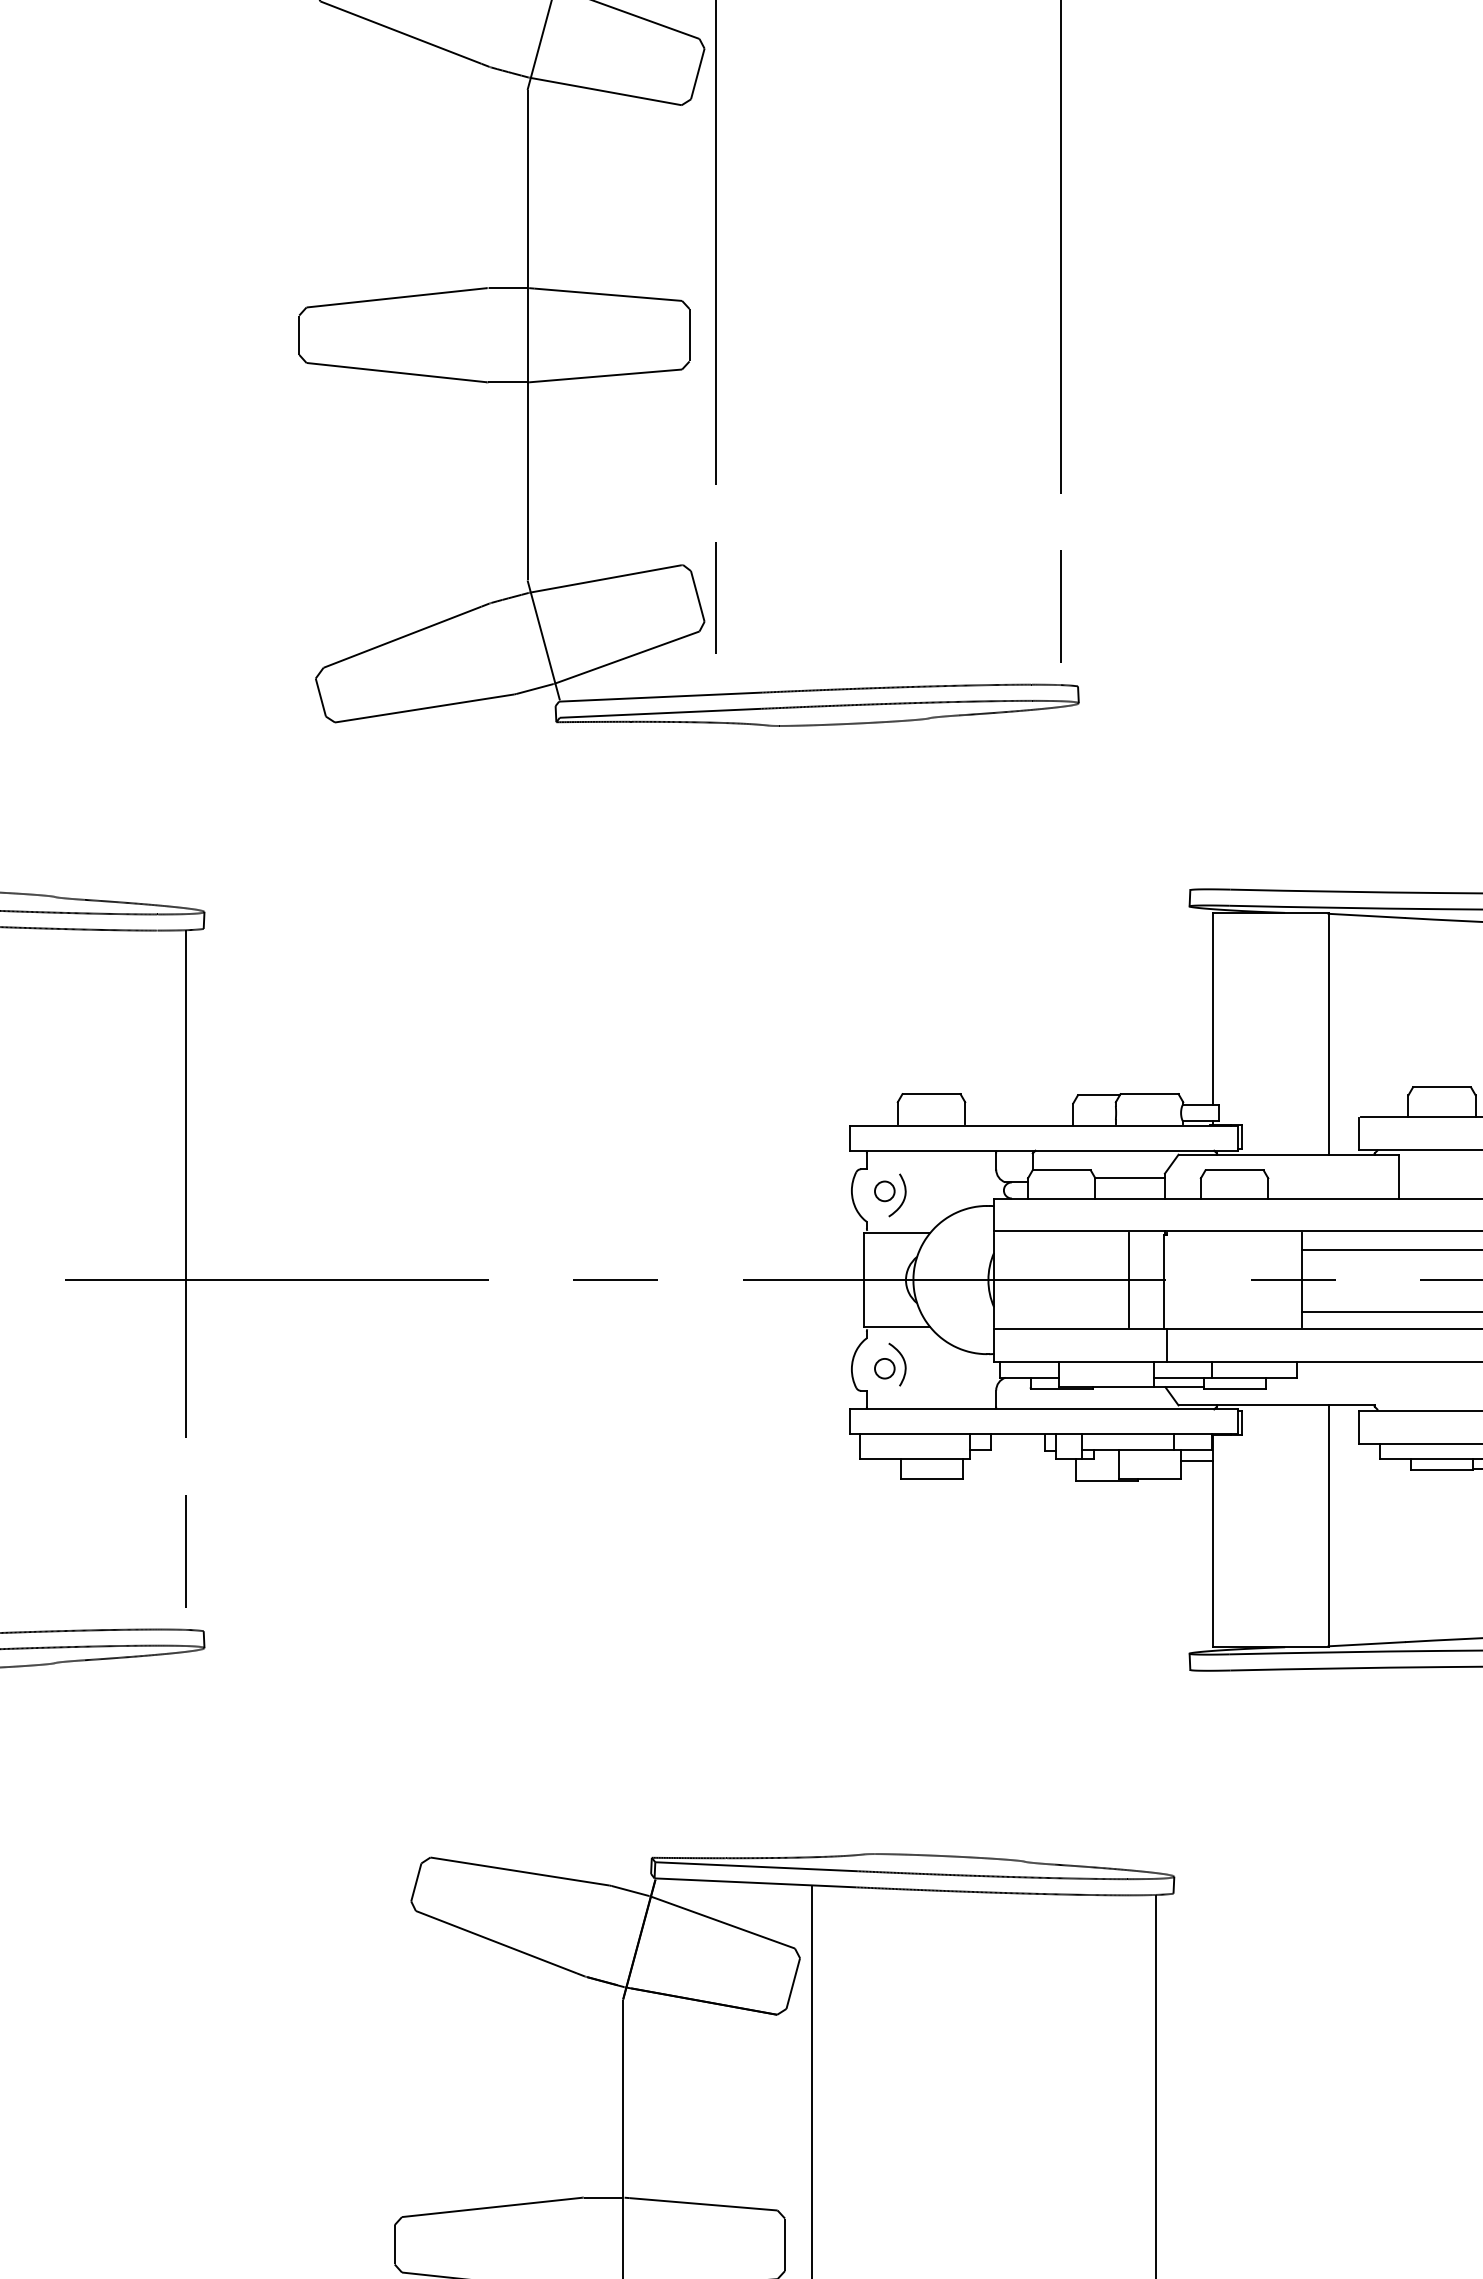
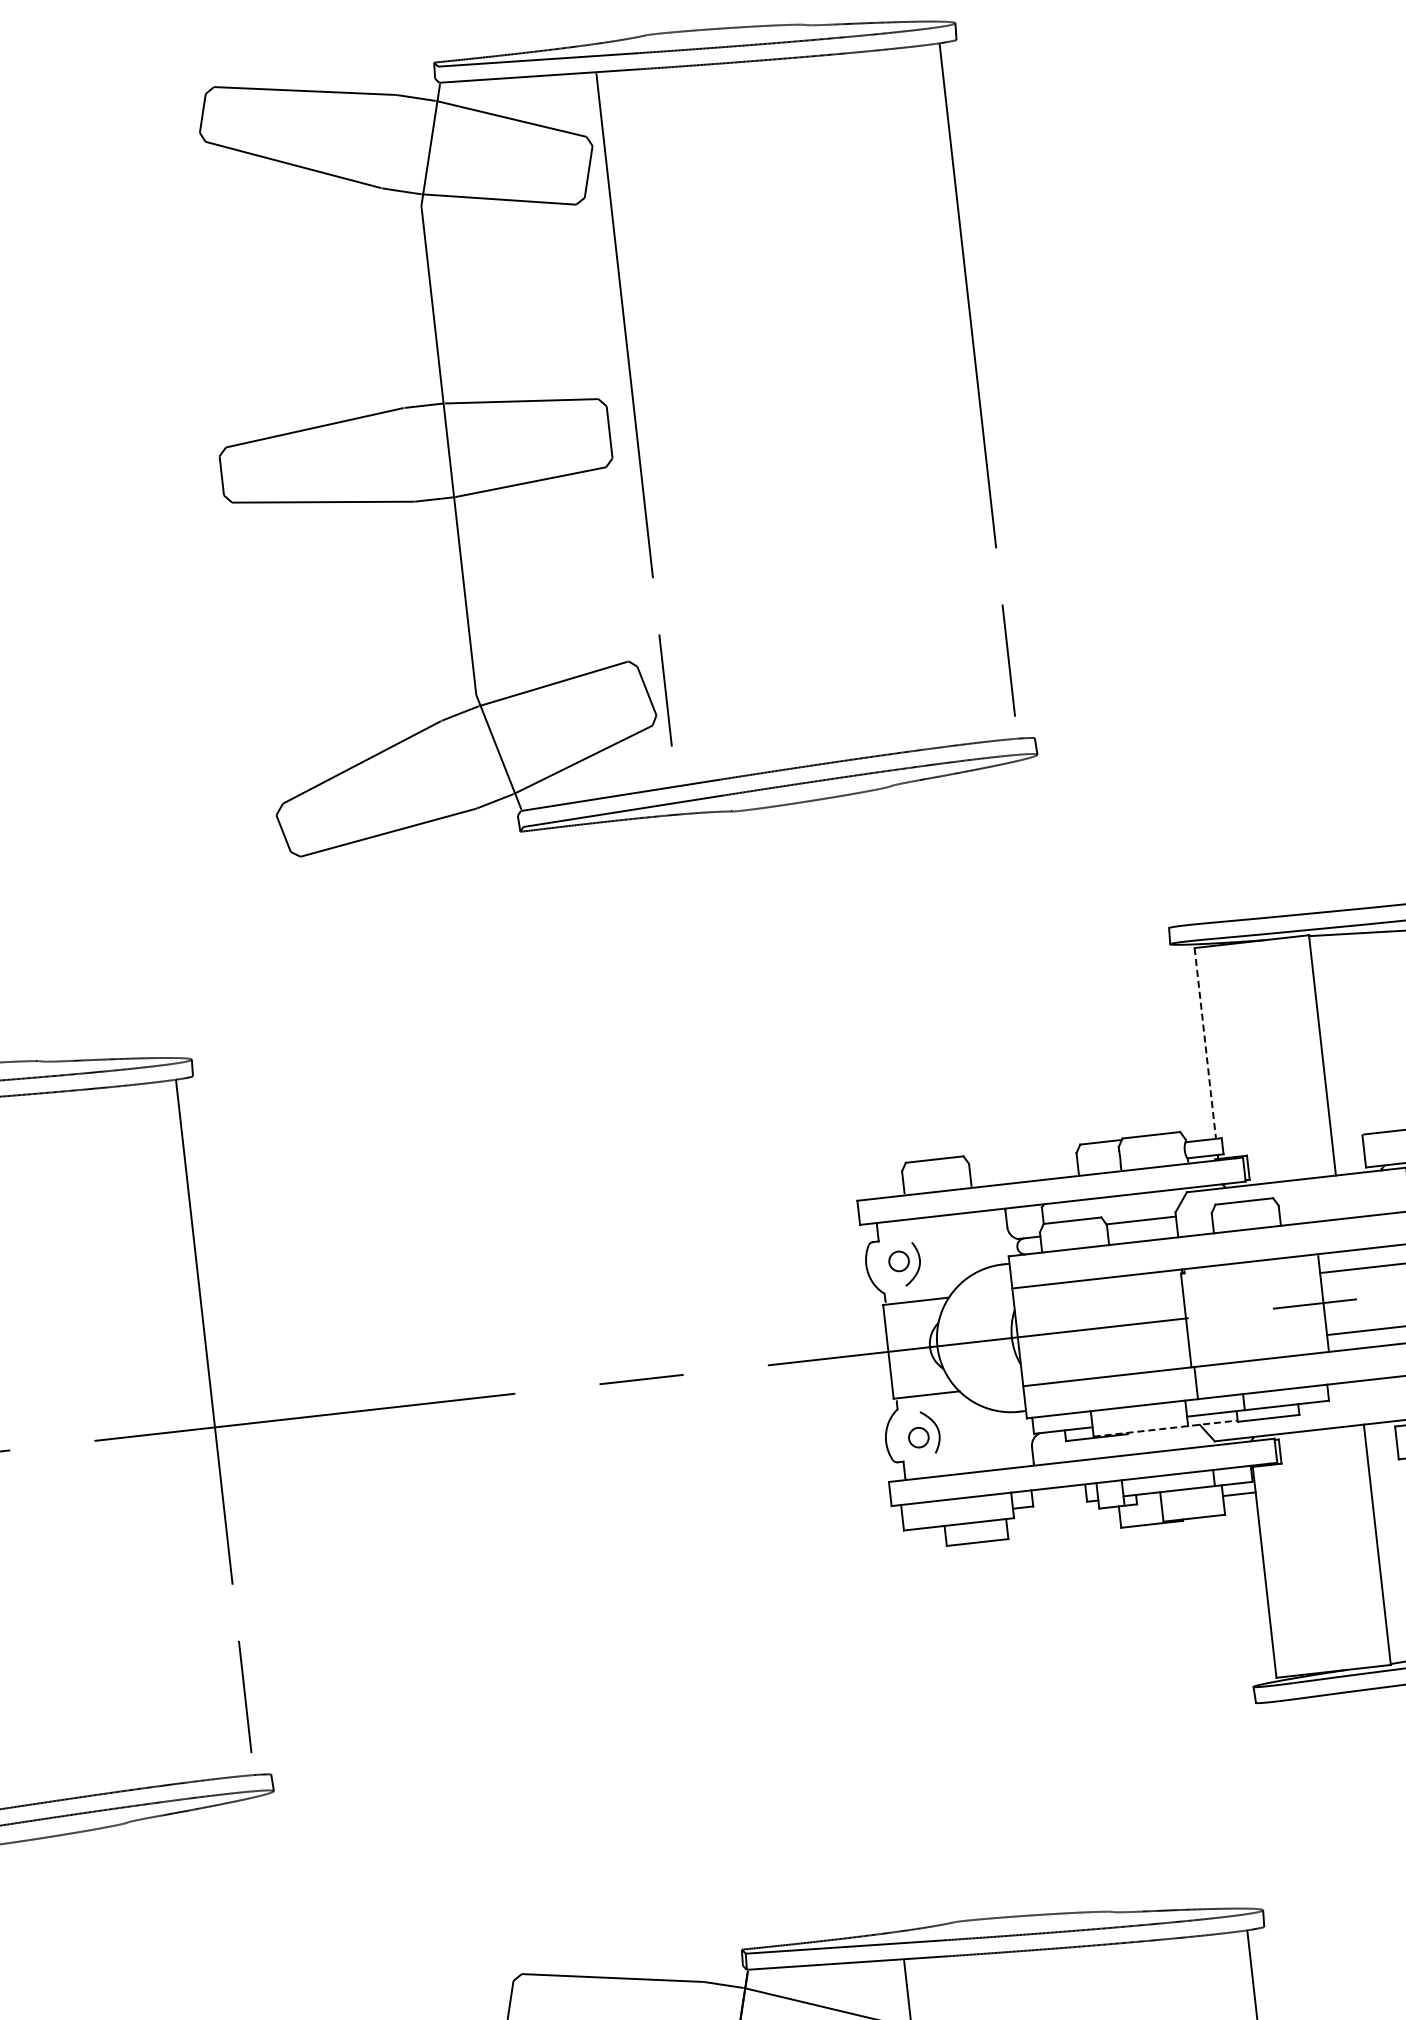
line: (1213, 1009) -> (1205, 1044), solid -> dashed
line: (1129, 1279) -> (1152, 1321), removed
line: (1131, 1387) -> (1166, 1428), solid -> dashed

